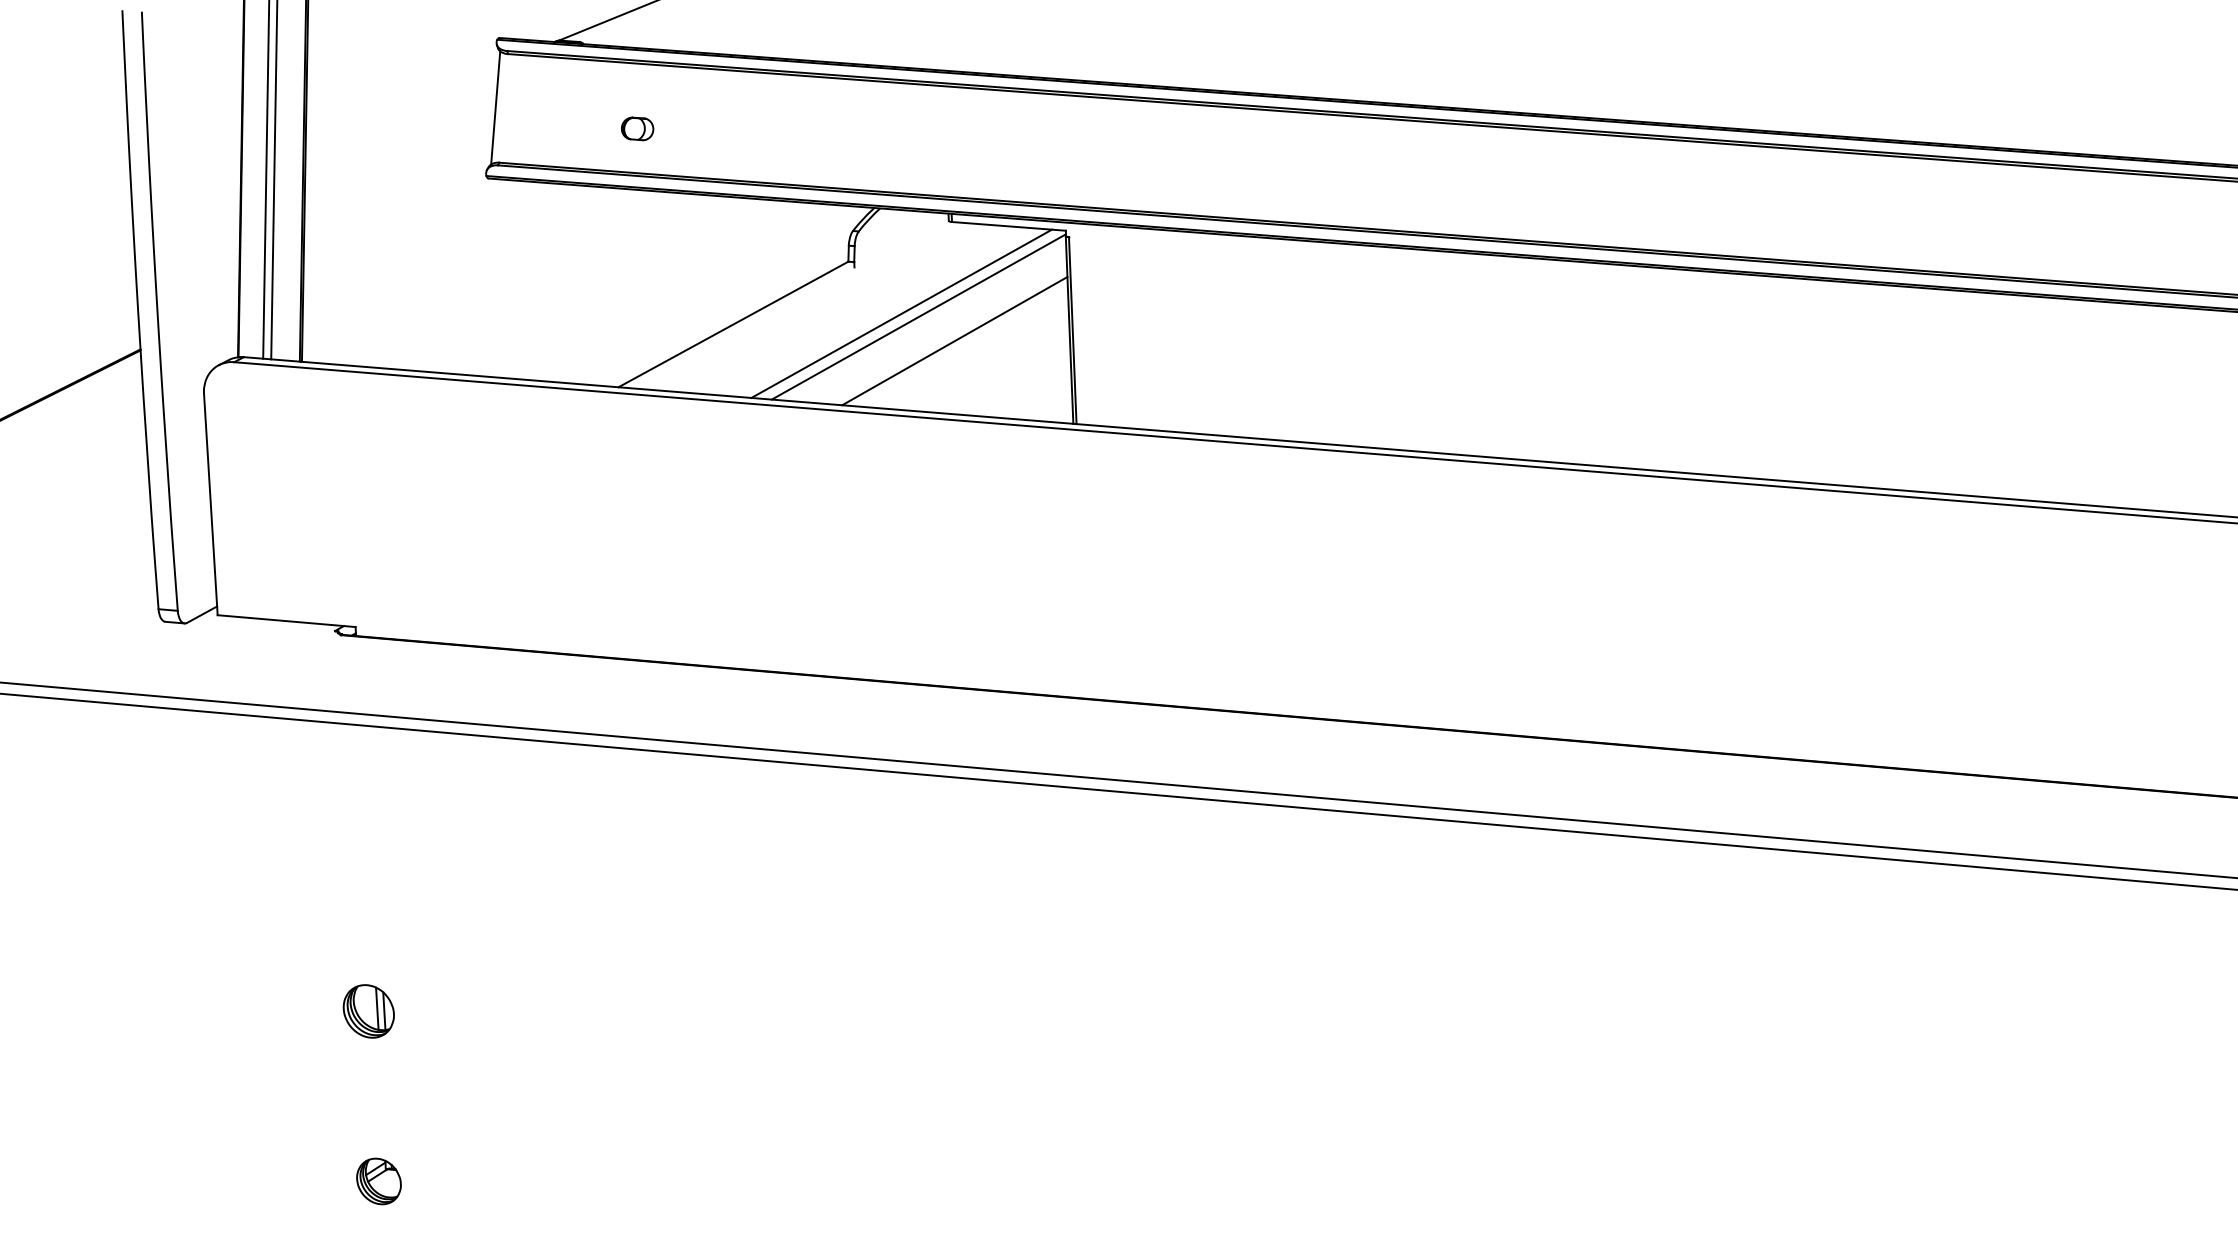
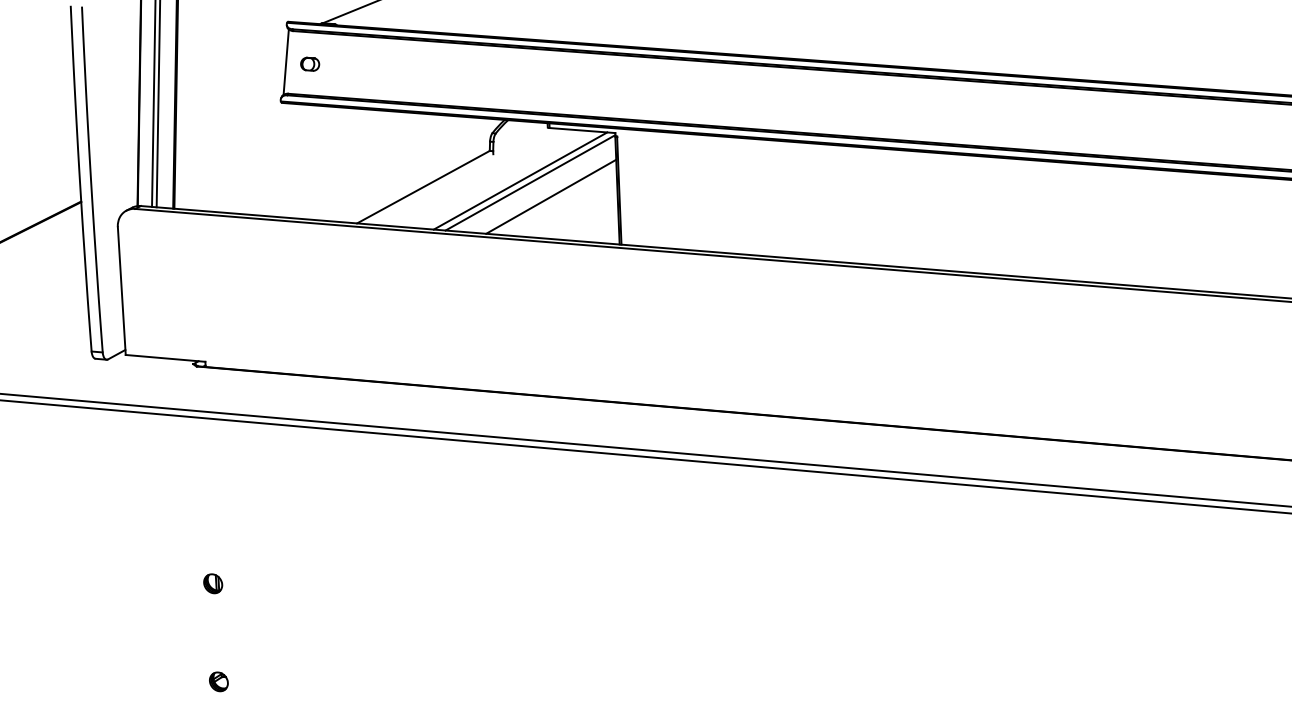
part: (638, 127) -> (310, 63), moved
part: (369, 1011) -> (213, 583), size x0.62
part: (378, 1180) -> (218, 681), size x0.71

